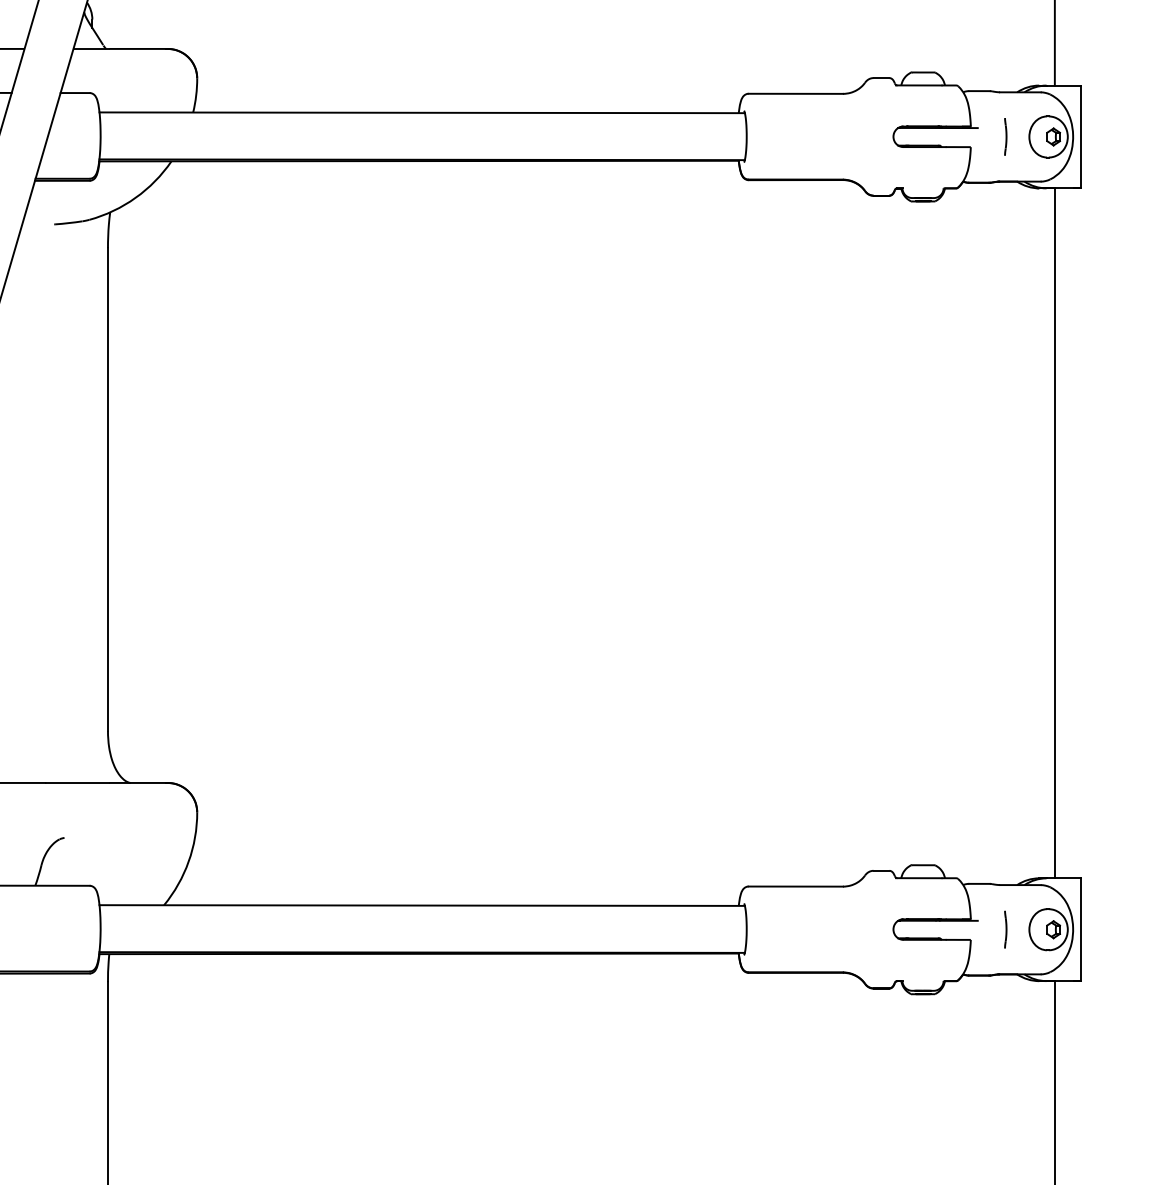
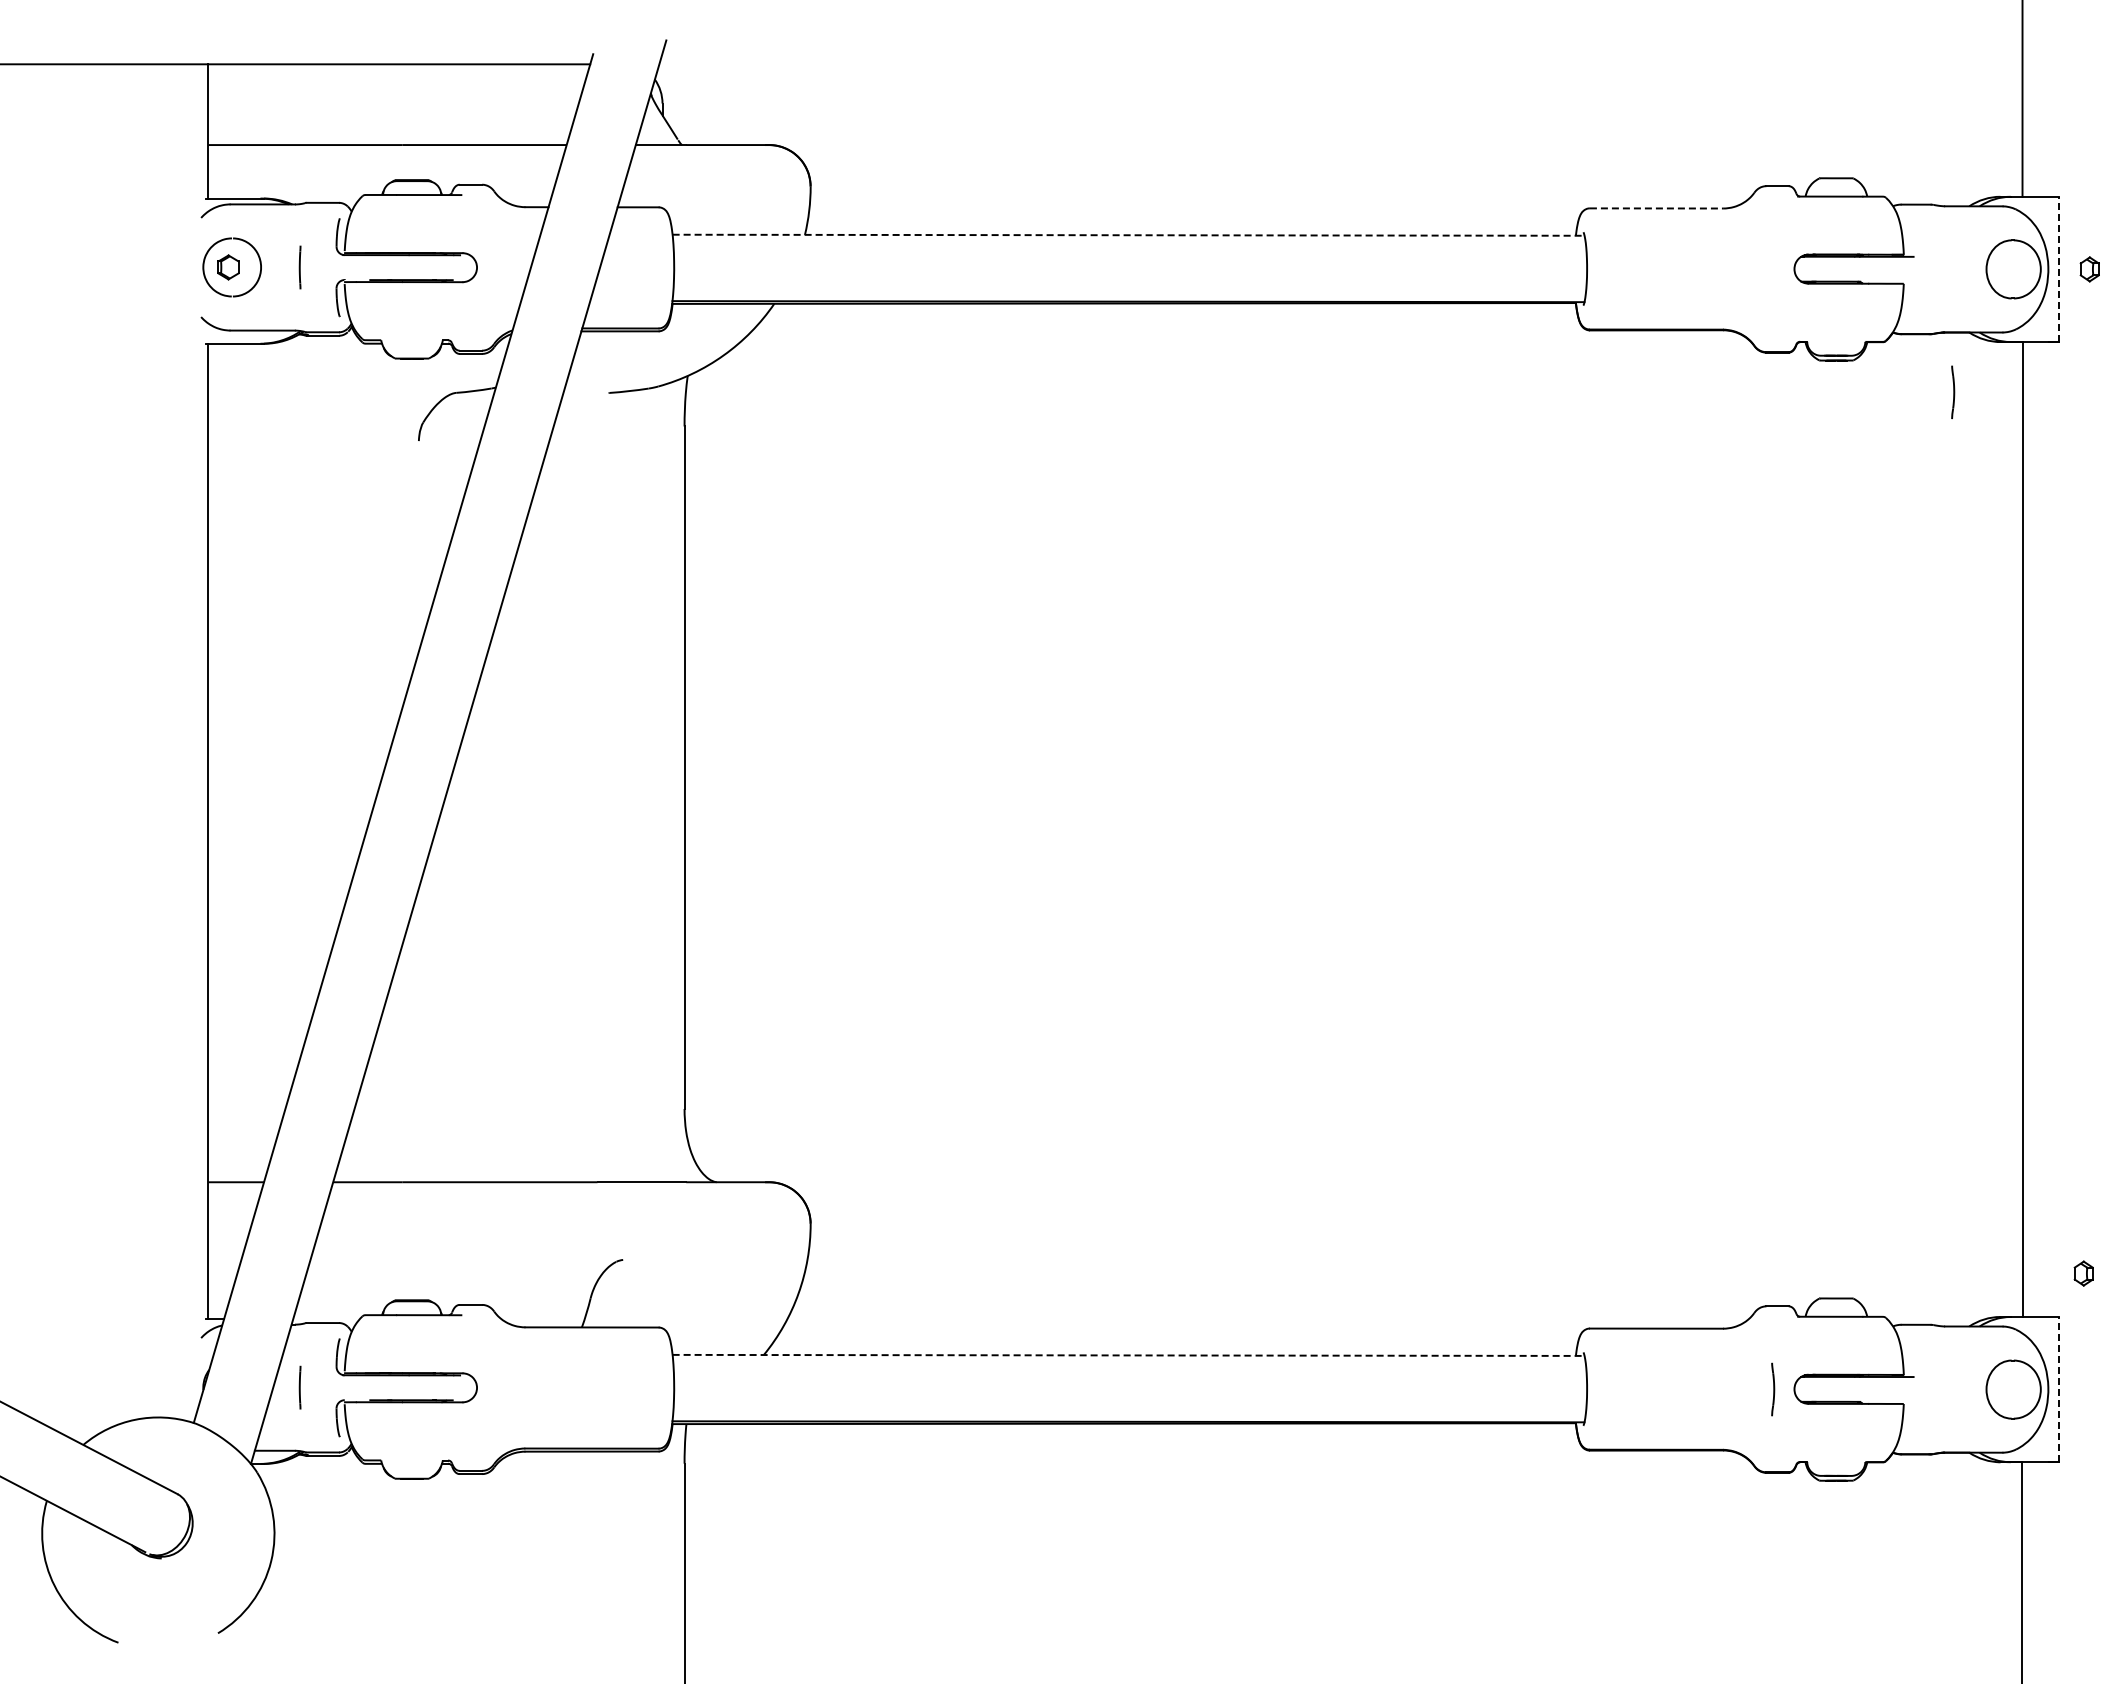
line: (795, 93) -> (1656, 208), solid -> dashed
line: (422, 112) -> (1128, 235), solid -> dashed
part: (1006, 136) -> (1953, 391), moved
part: (1053, 137) -> (2089, 269), moved
line: (1081, 137) -> (2059, 269), solid -> dashed
line: (422, 905) -> (1128, 1355), solid -> dashed
part: (1006, 929) -> (1773, 1389), moved
part: (1053, 929) -> (2083, 1273), moved
line: (1081, 929) -> (2059, 1389), solid -> dashed

